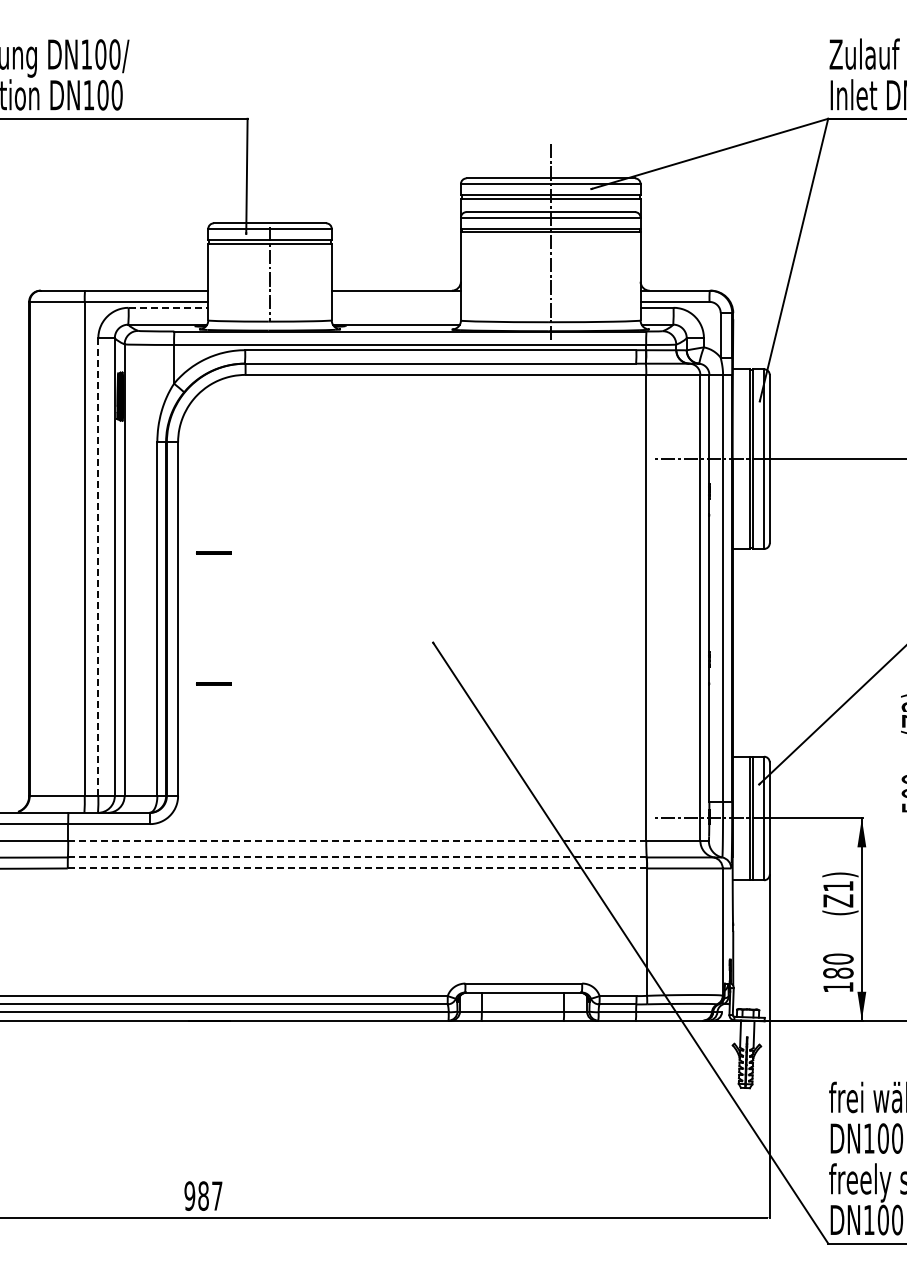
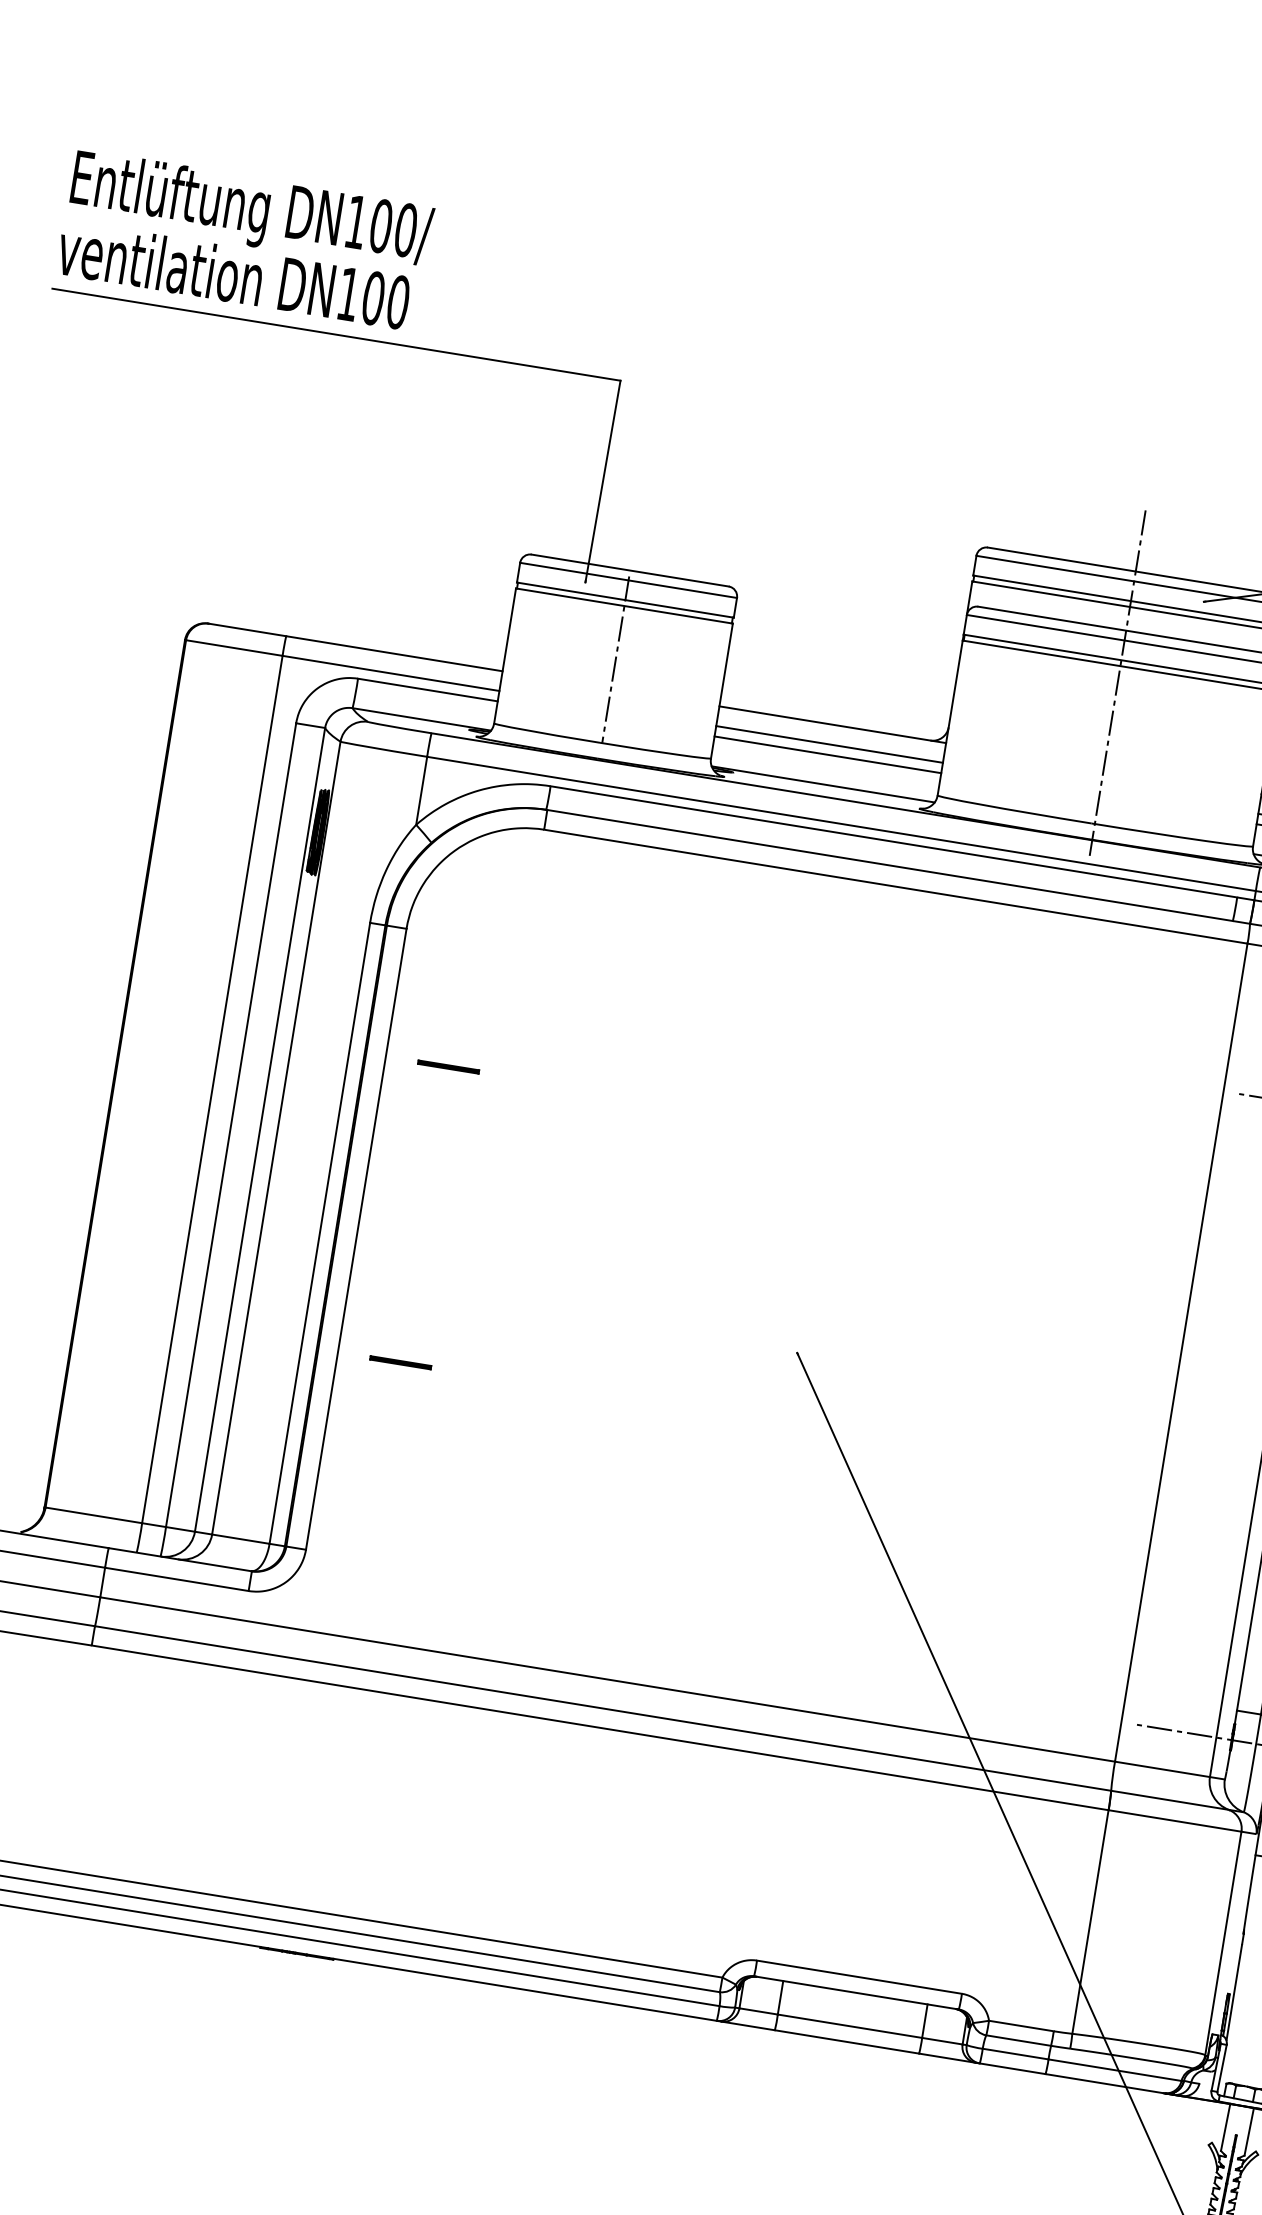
line: (395, 301) -> (828, 743), added
line: (168, 307) -> (428, 689), dashed -> solid
line: (395, 307) -> (826, 753), added
line: (213, 552) -> (448, 1065), moved
line: (98, 567) -> (231, 1125), dashed -> solid
line: (357, 840) -> (608, 1678), dashed -> solid
line: (357, 857) -> (603, 1708), dashed -> solid
line: (357, 868) -> (600, 1727), dashed -> solid

